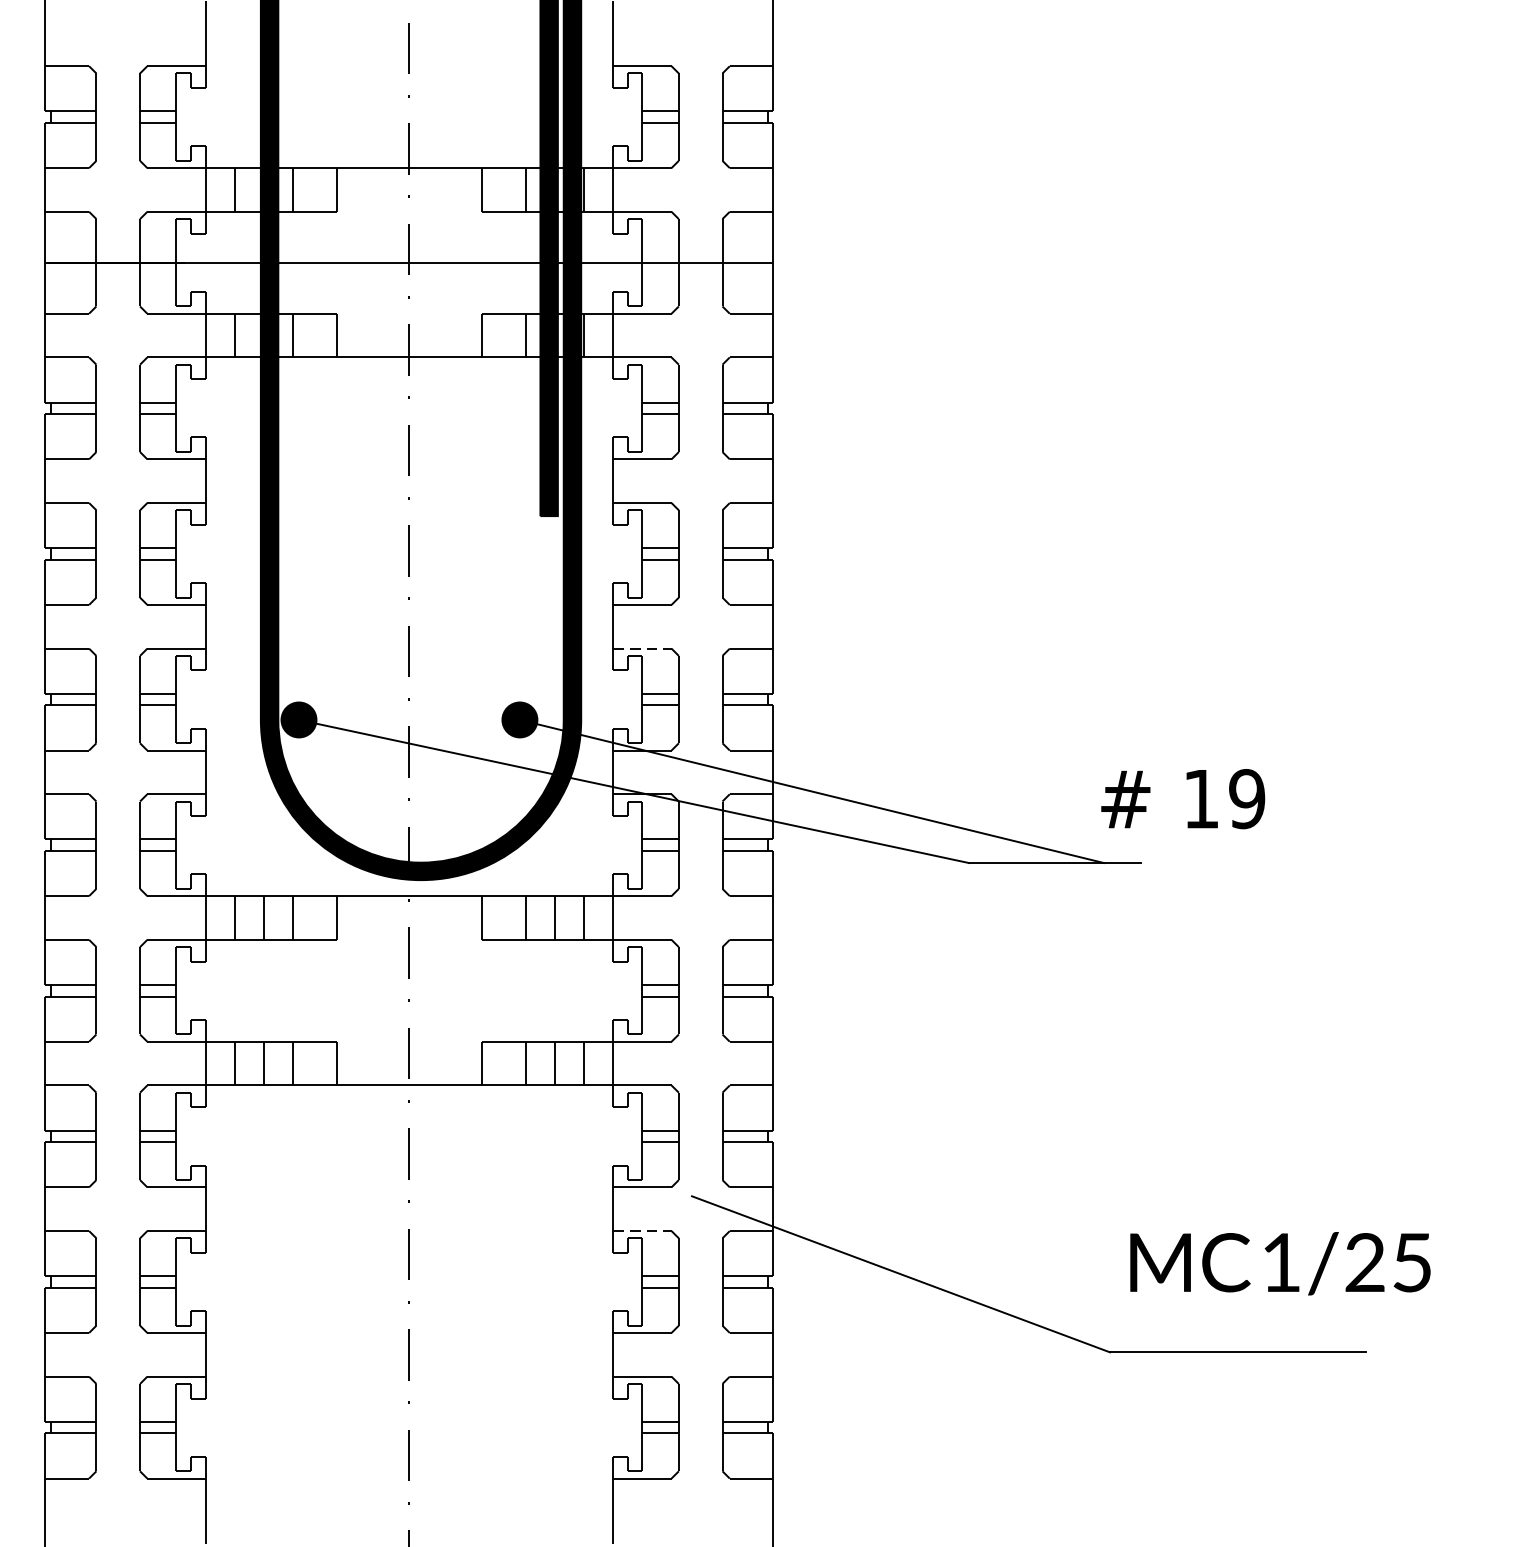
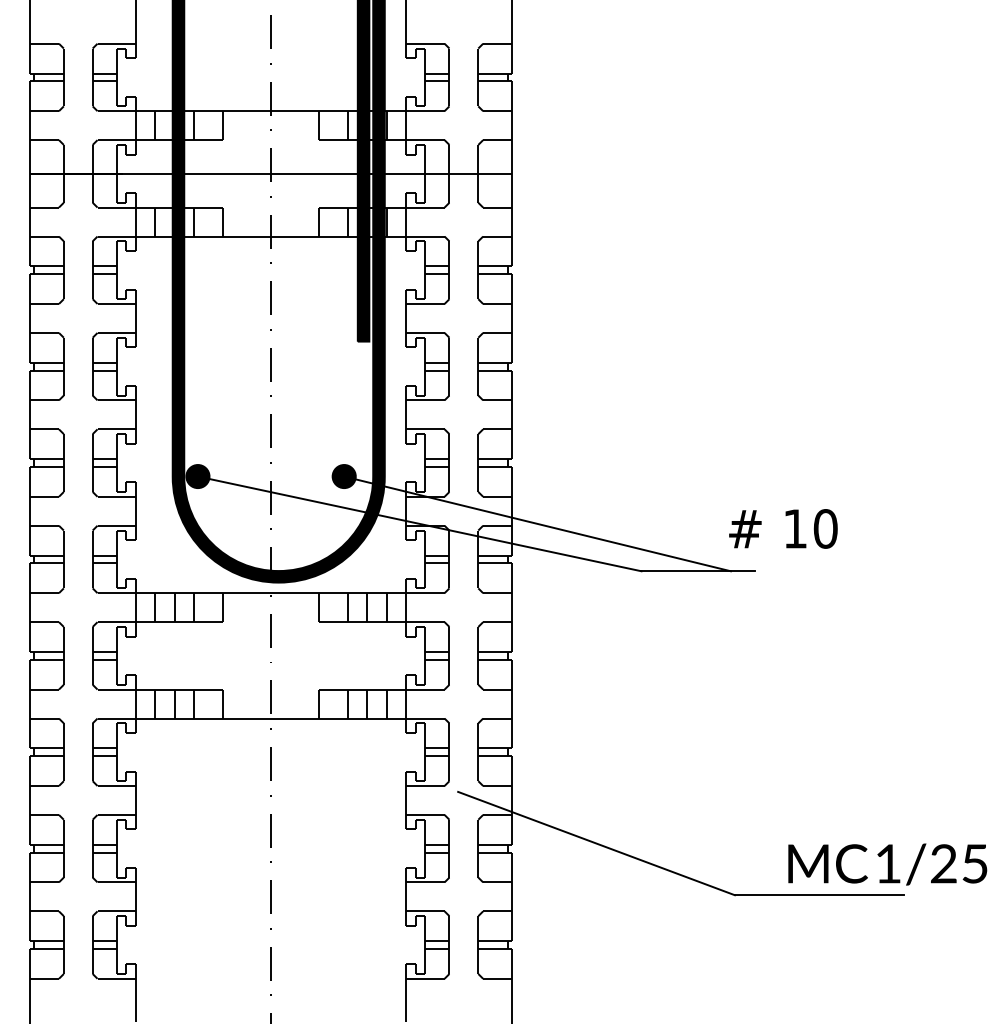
line: (642, 648) -> (425, 429), dashed -> solid
text: (1246, 798) -> (825, 528), 19 -> 10
line: (642, 1230) -> (425, 814), dashed -> solid
text: (1280, 1263) -> (887, 864), moved

